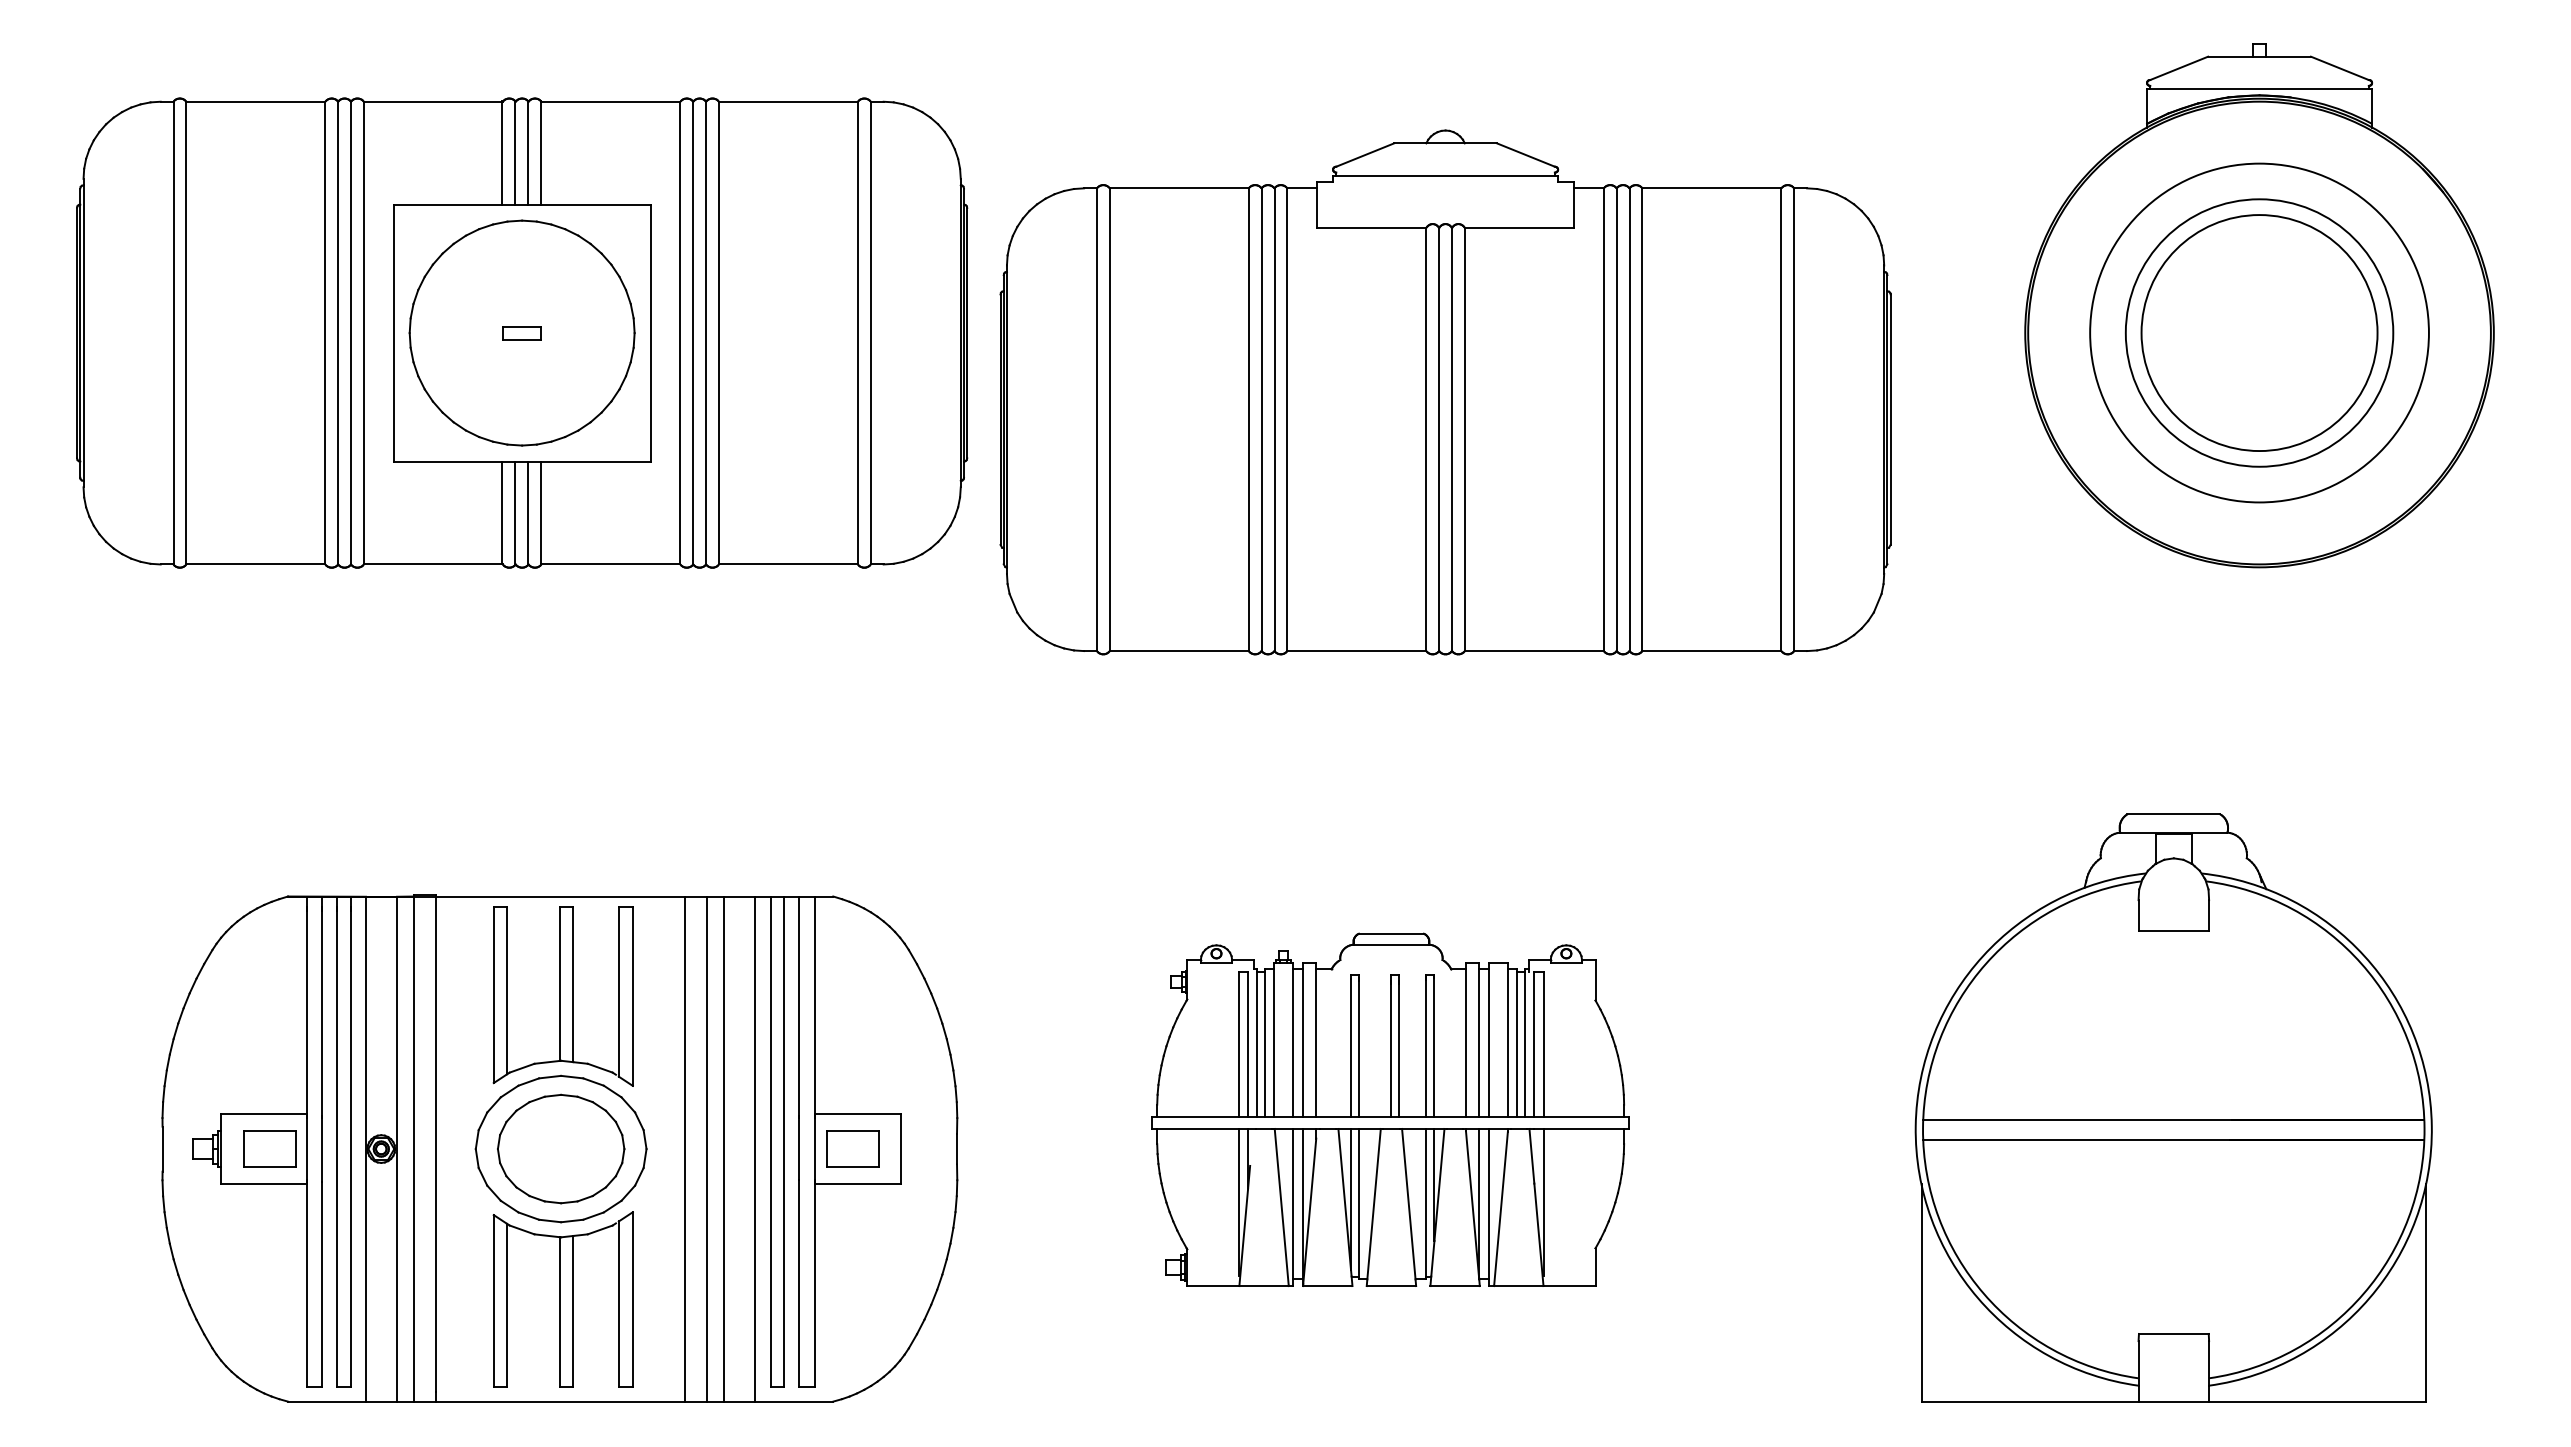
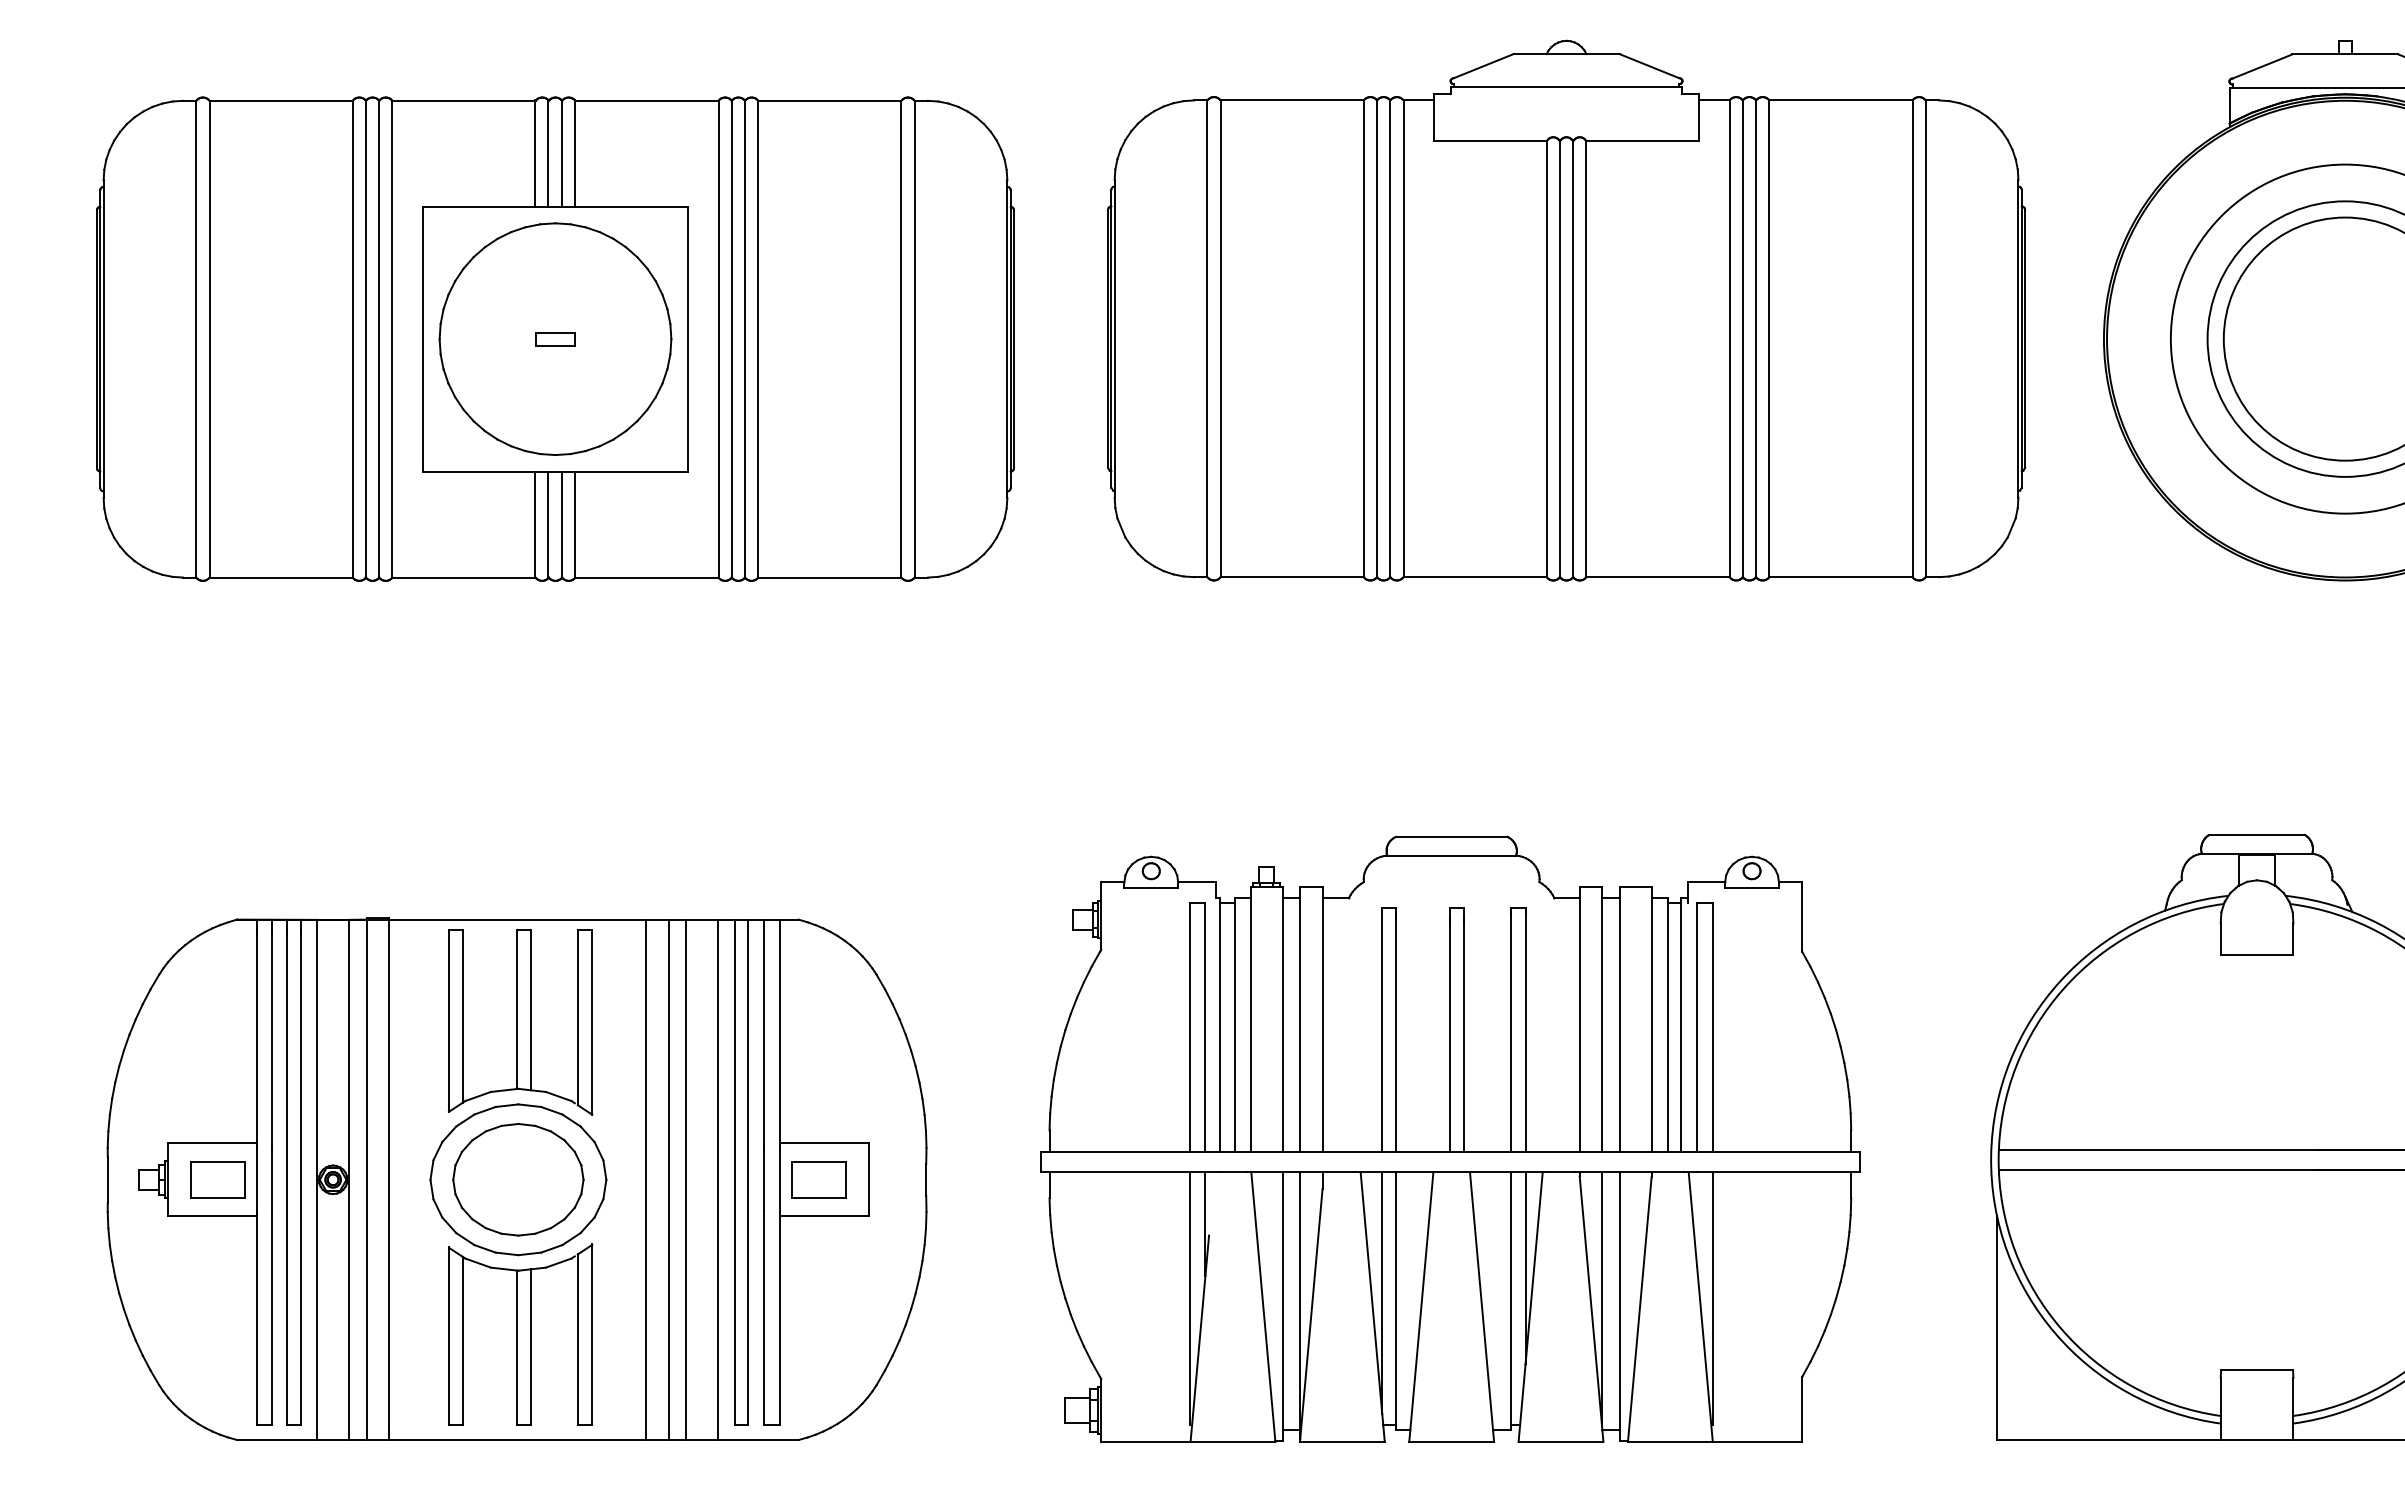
part: (1445, 392) -> (1566, 310), moved
part: (1390, 1109) -> (1450, 1139), size x1.67
part: (559, 1148) -> (516, 1179), moved

